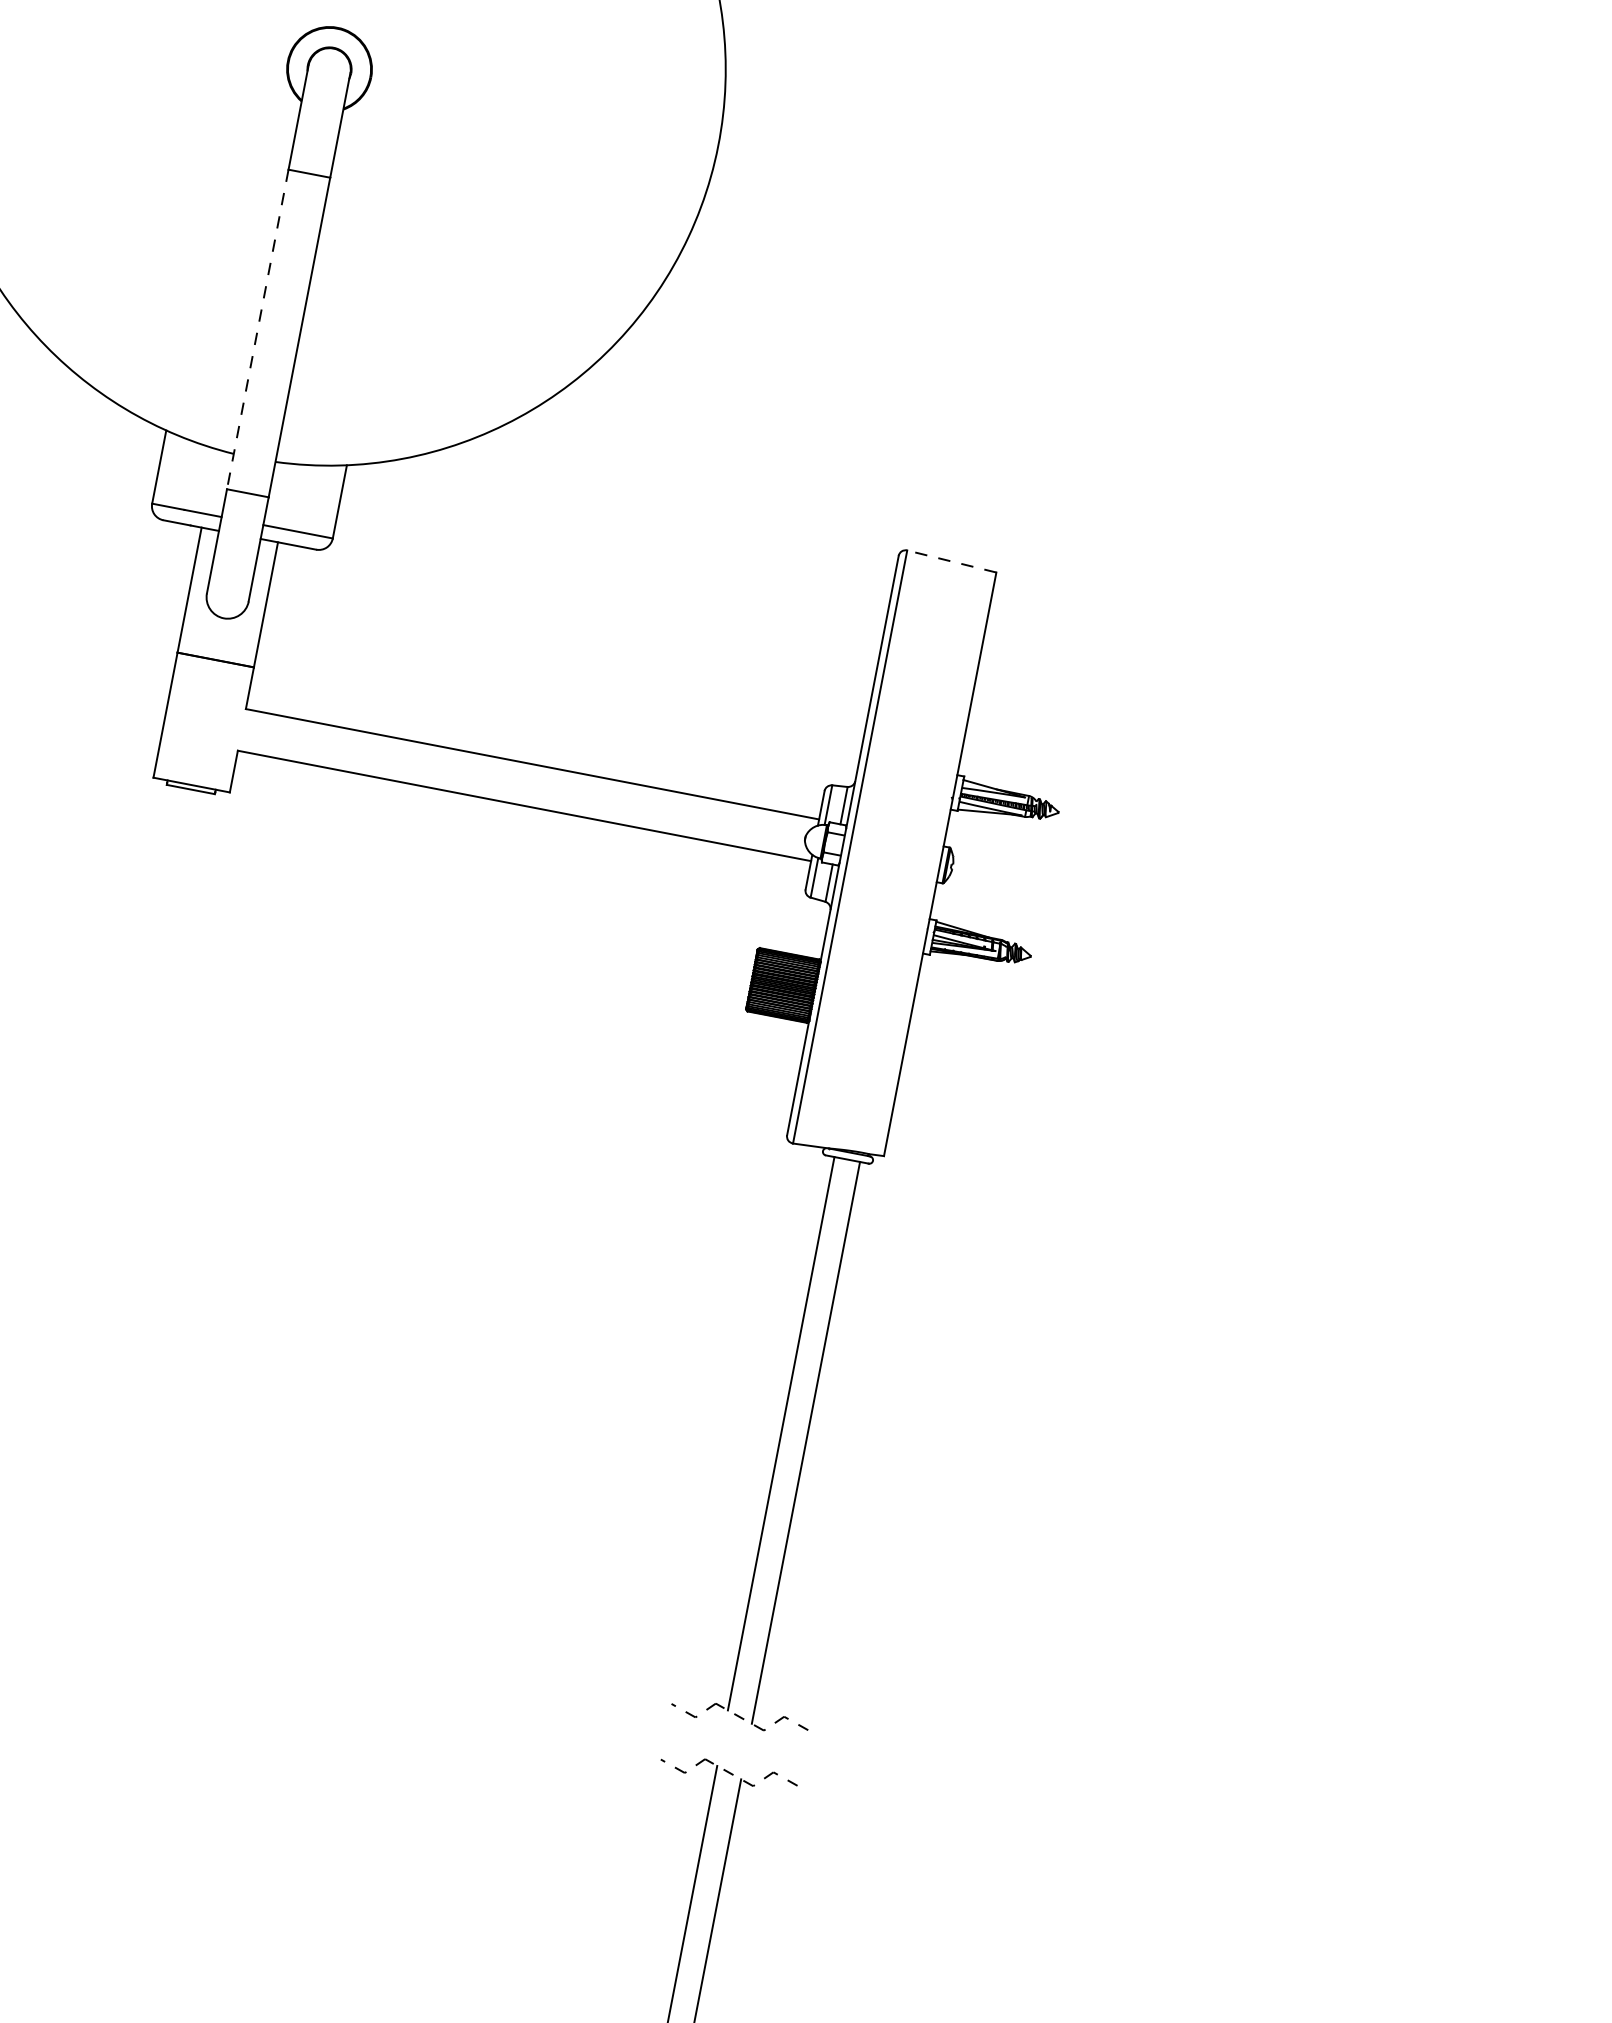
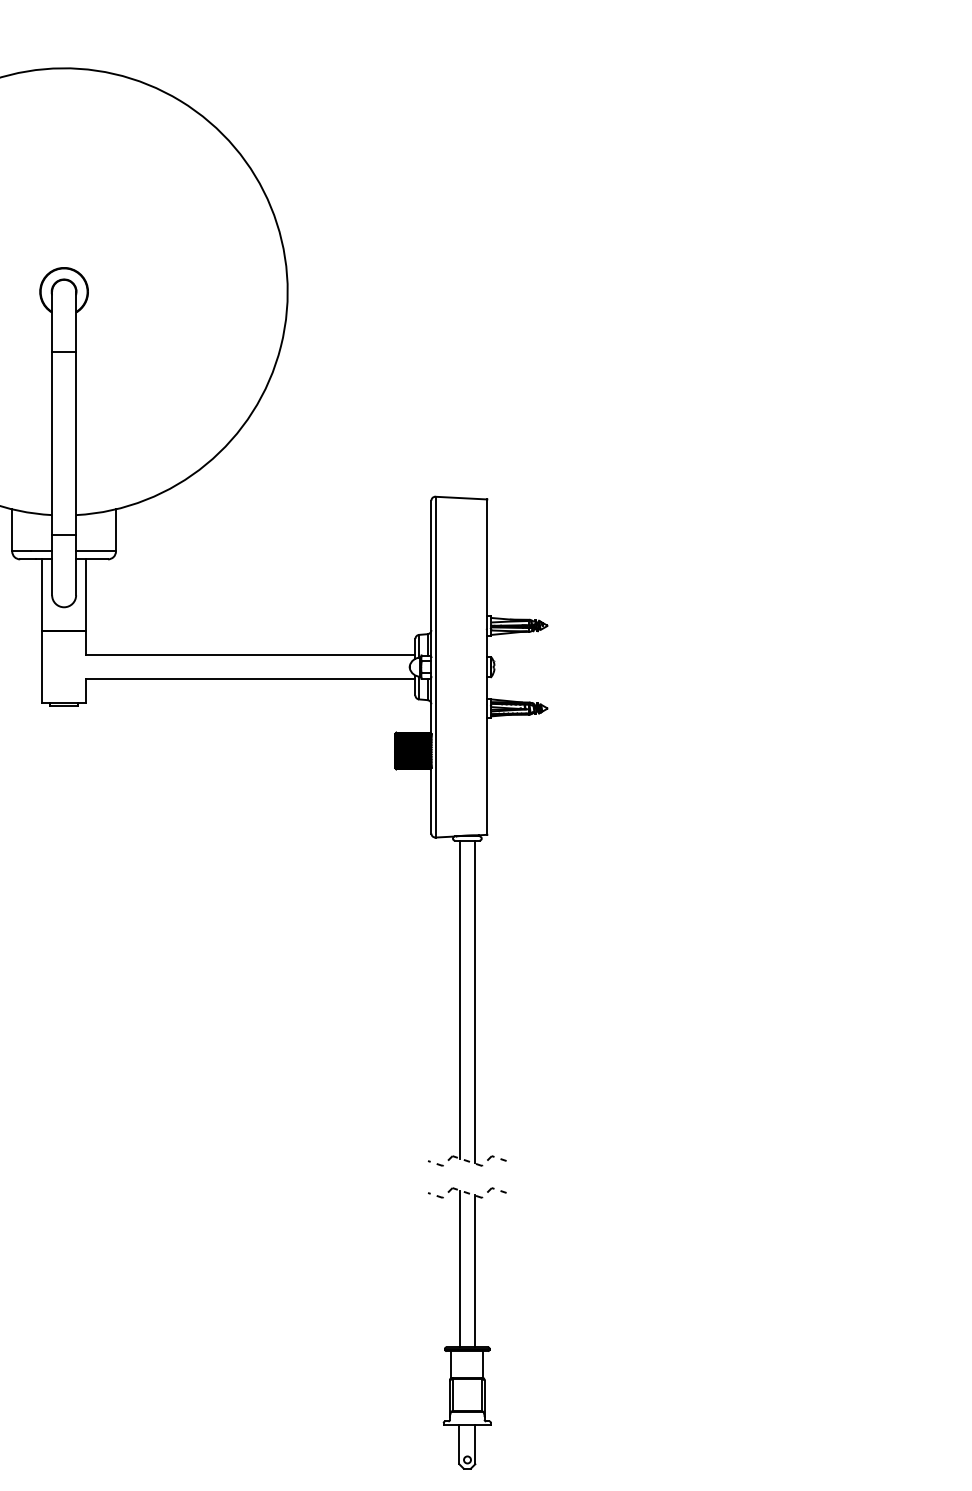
line: (258, 329) -> (52, 443), dashed -> solid
line: (951, 562) -> (461, 498), dashed -> solid

